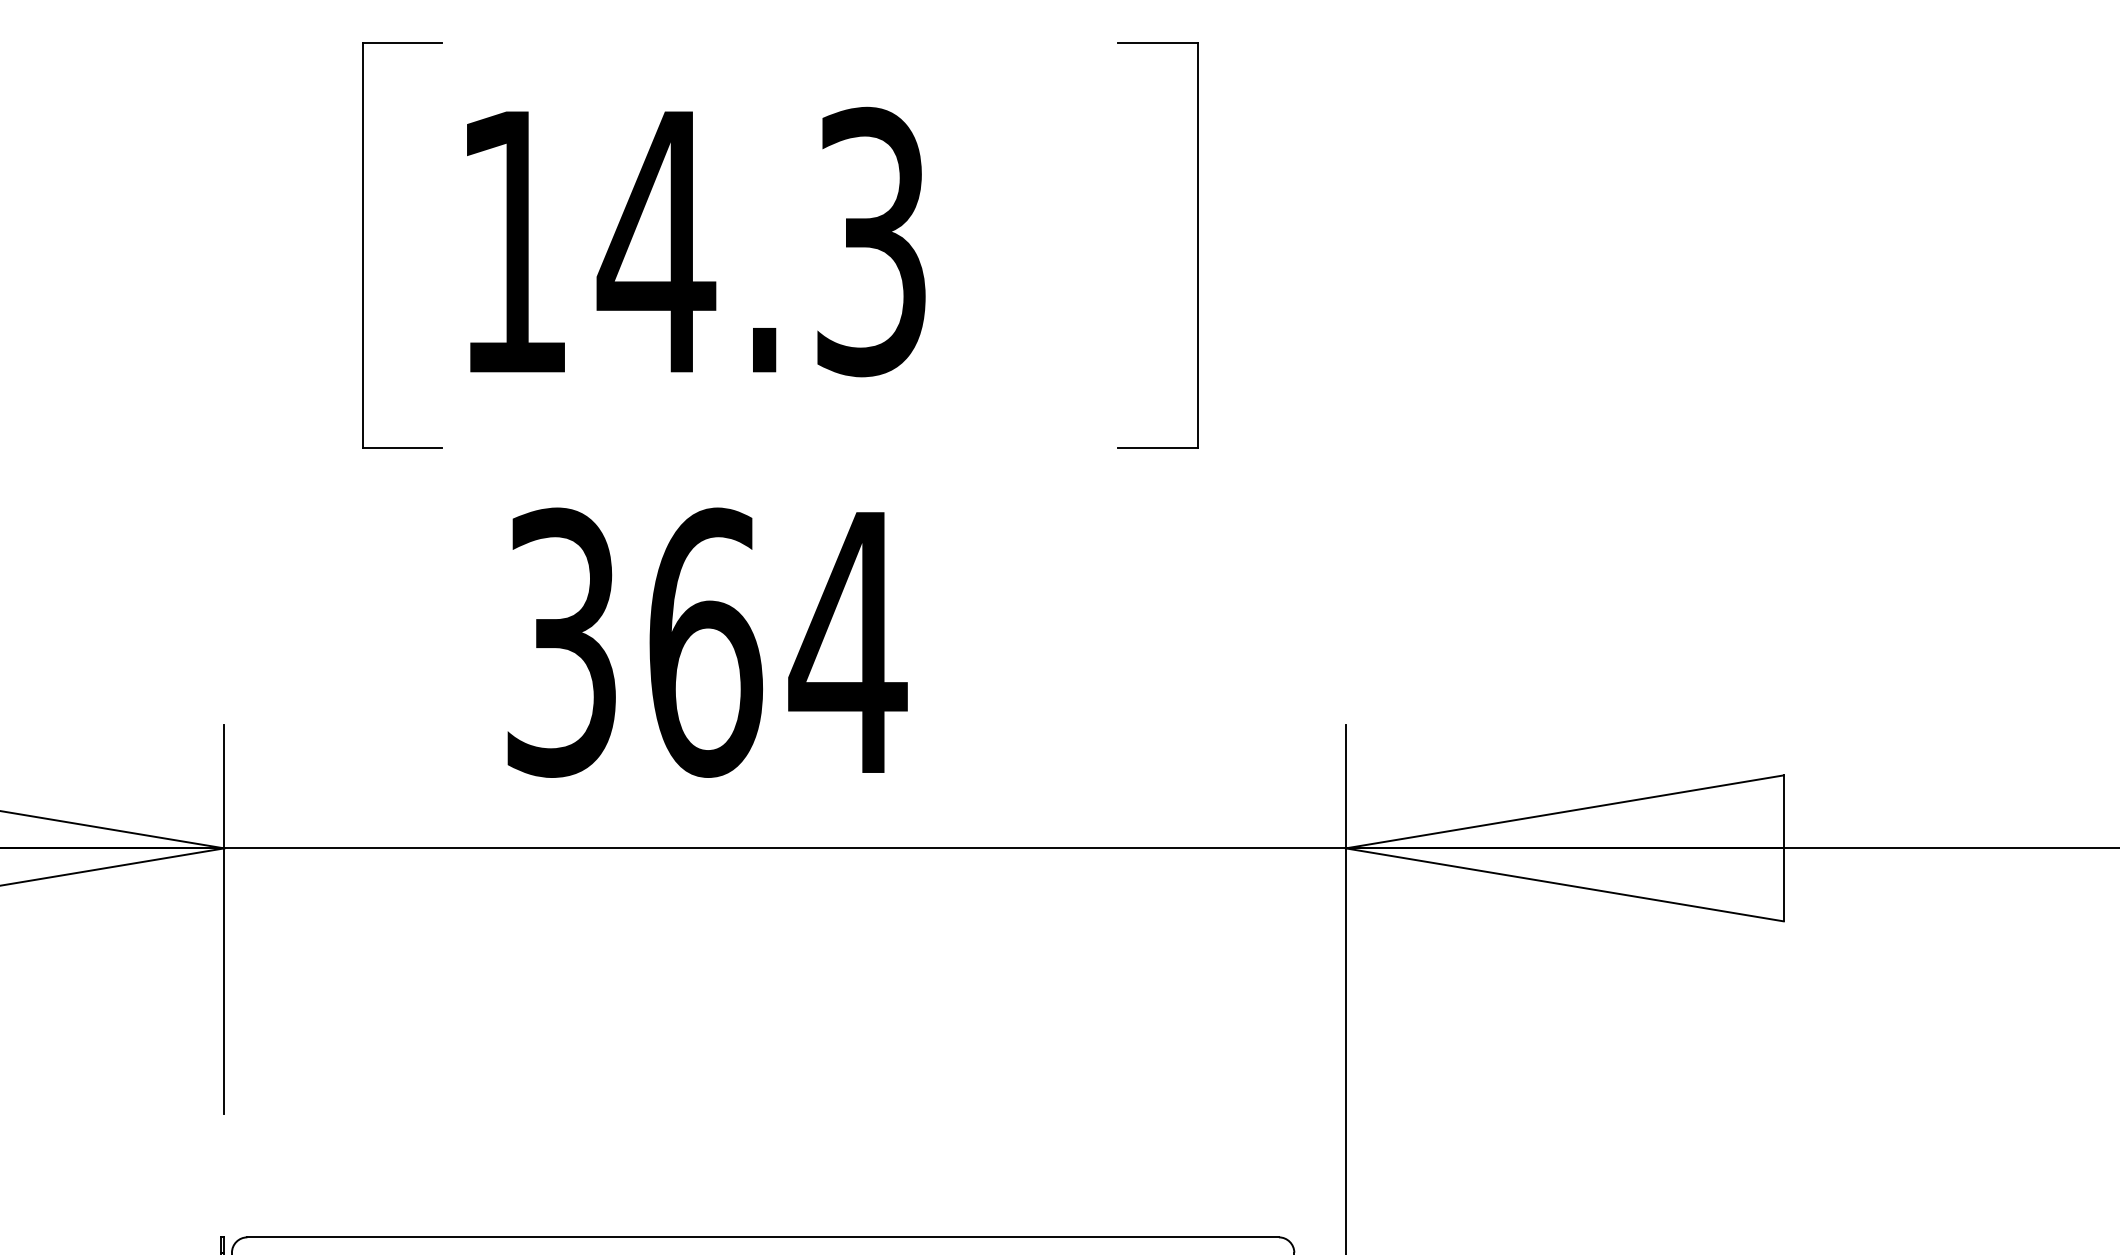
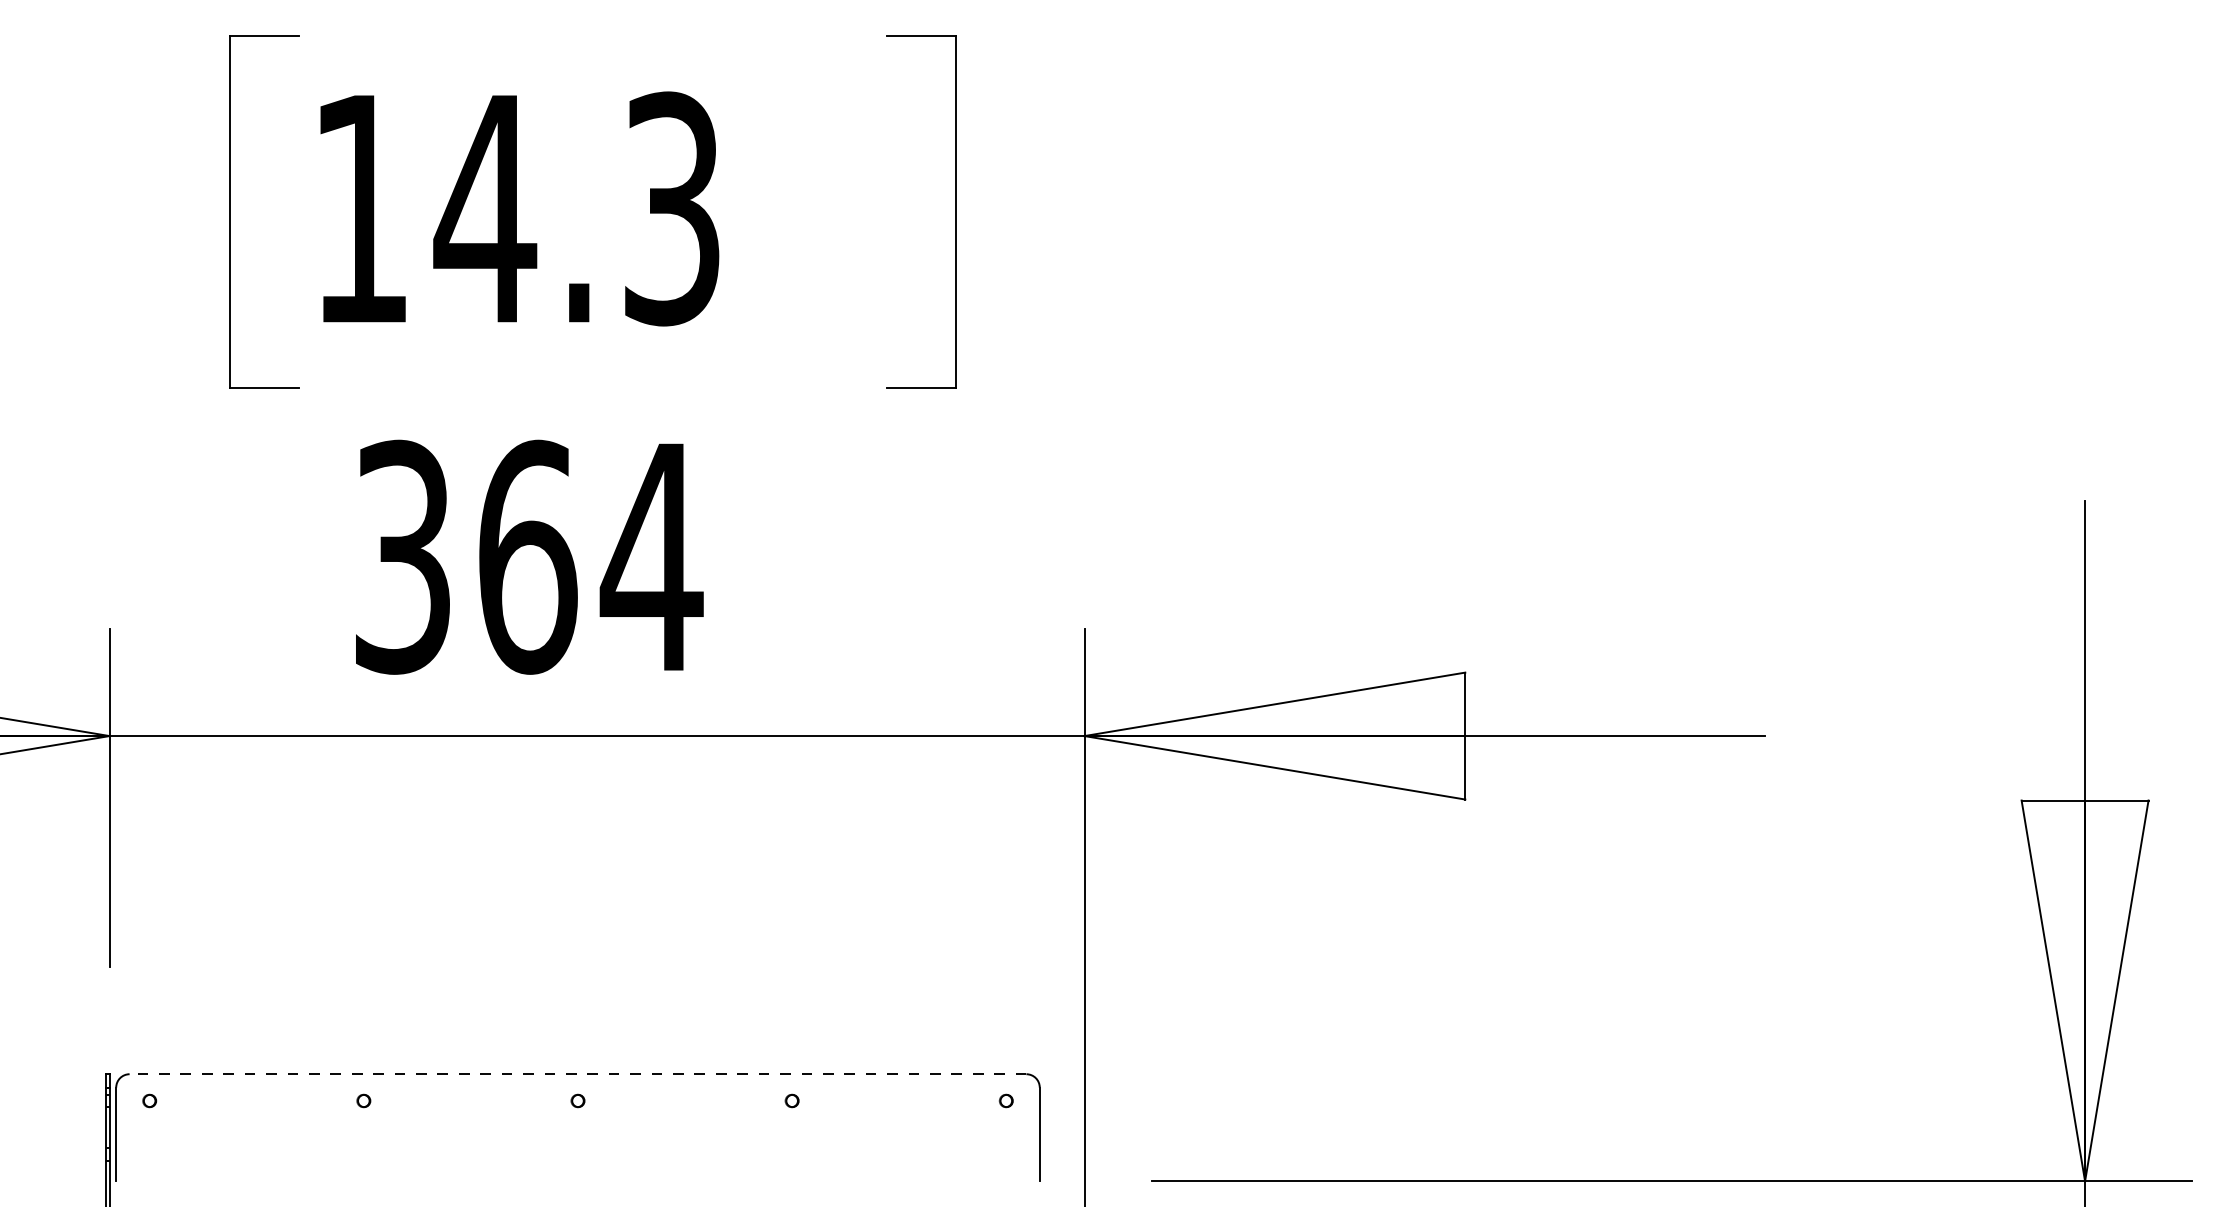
line: (762, 1237) -> (577, 1074), solid -> dashed

